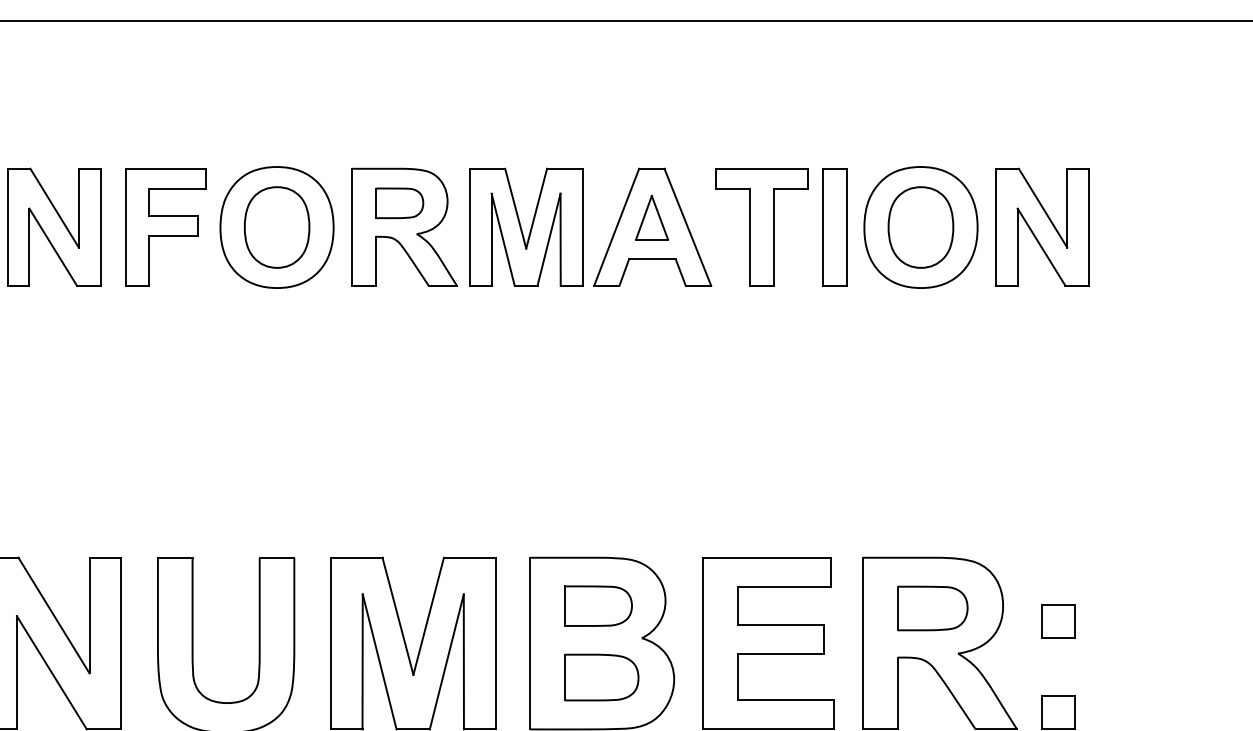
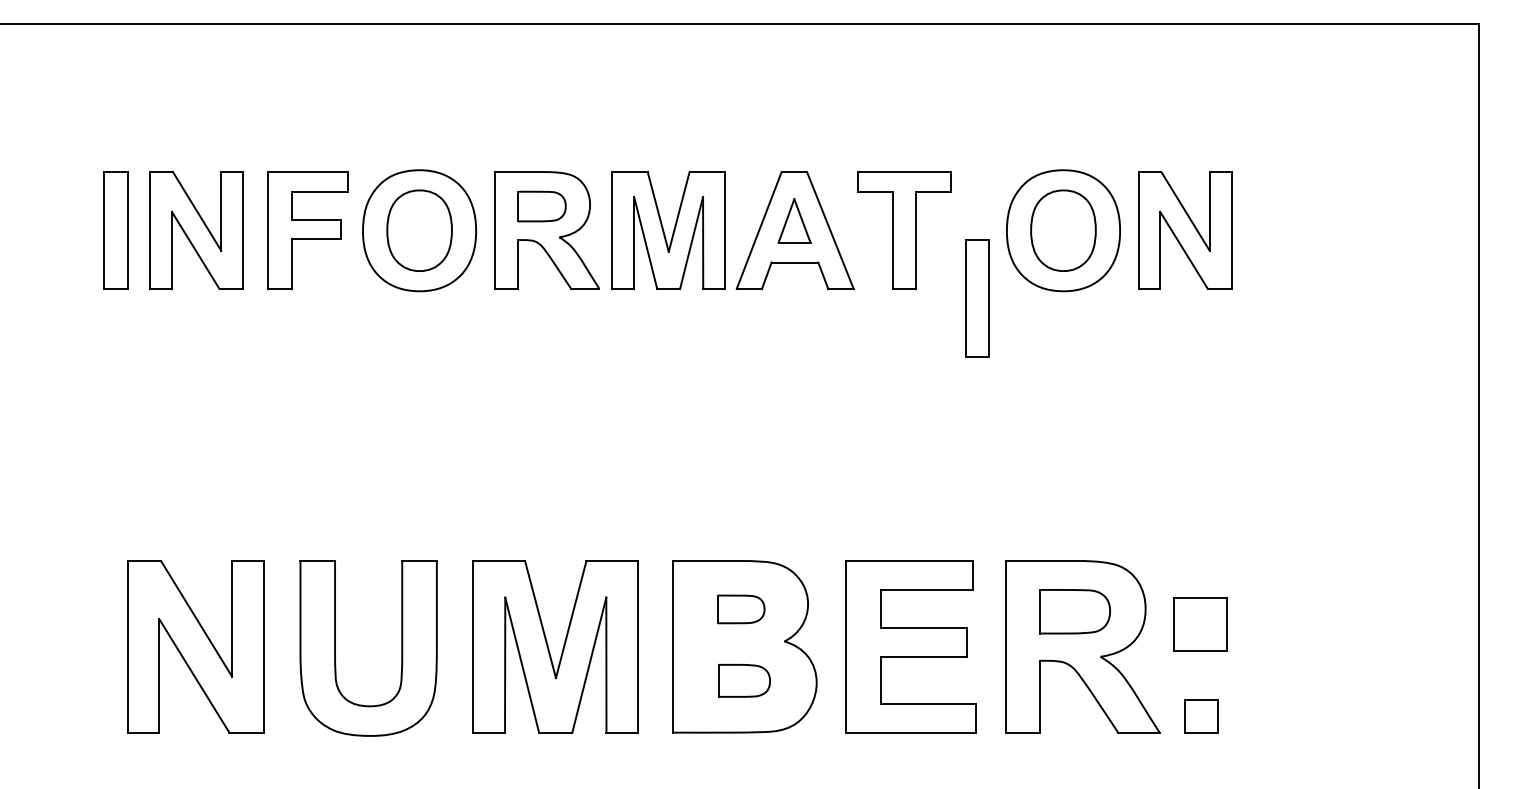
part: (834, 227) -> (977, 298), moved
part: (598, 606) -> (741, 609), size x0.7
part: (1058, 621) -> (1201, 624), size x1.6
part: (601, 677) -> (744, 680), size x0.7

